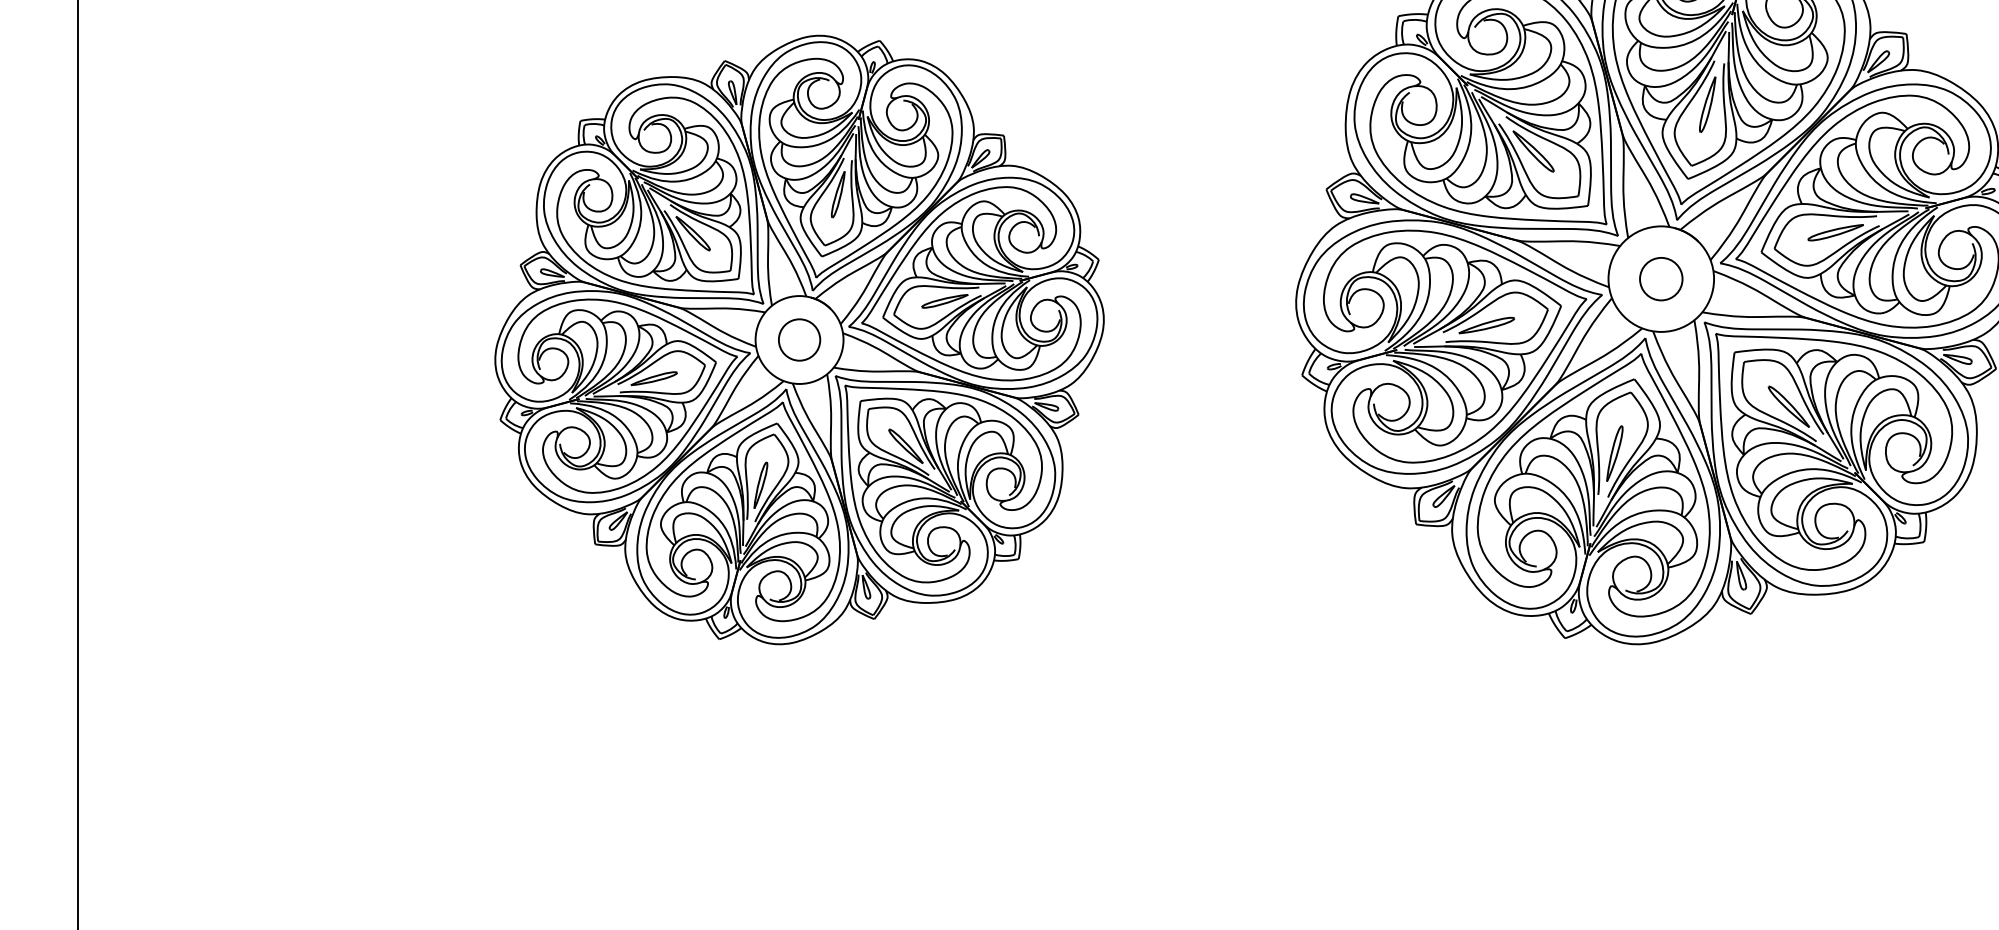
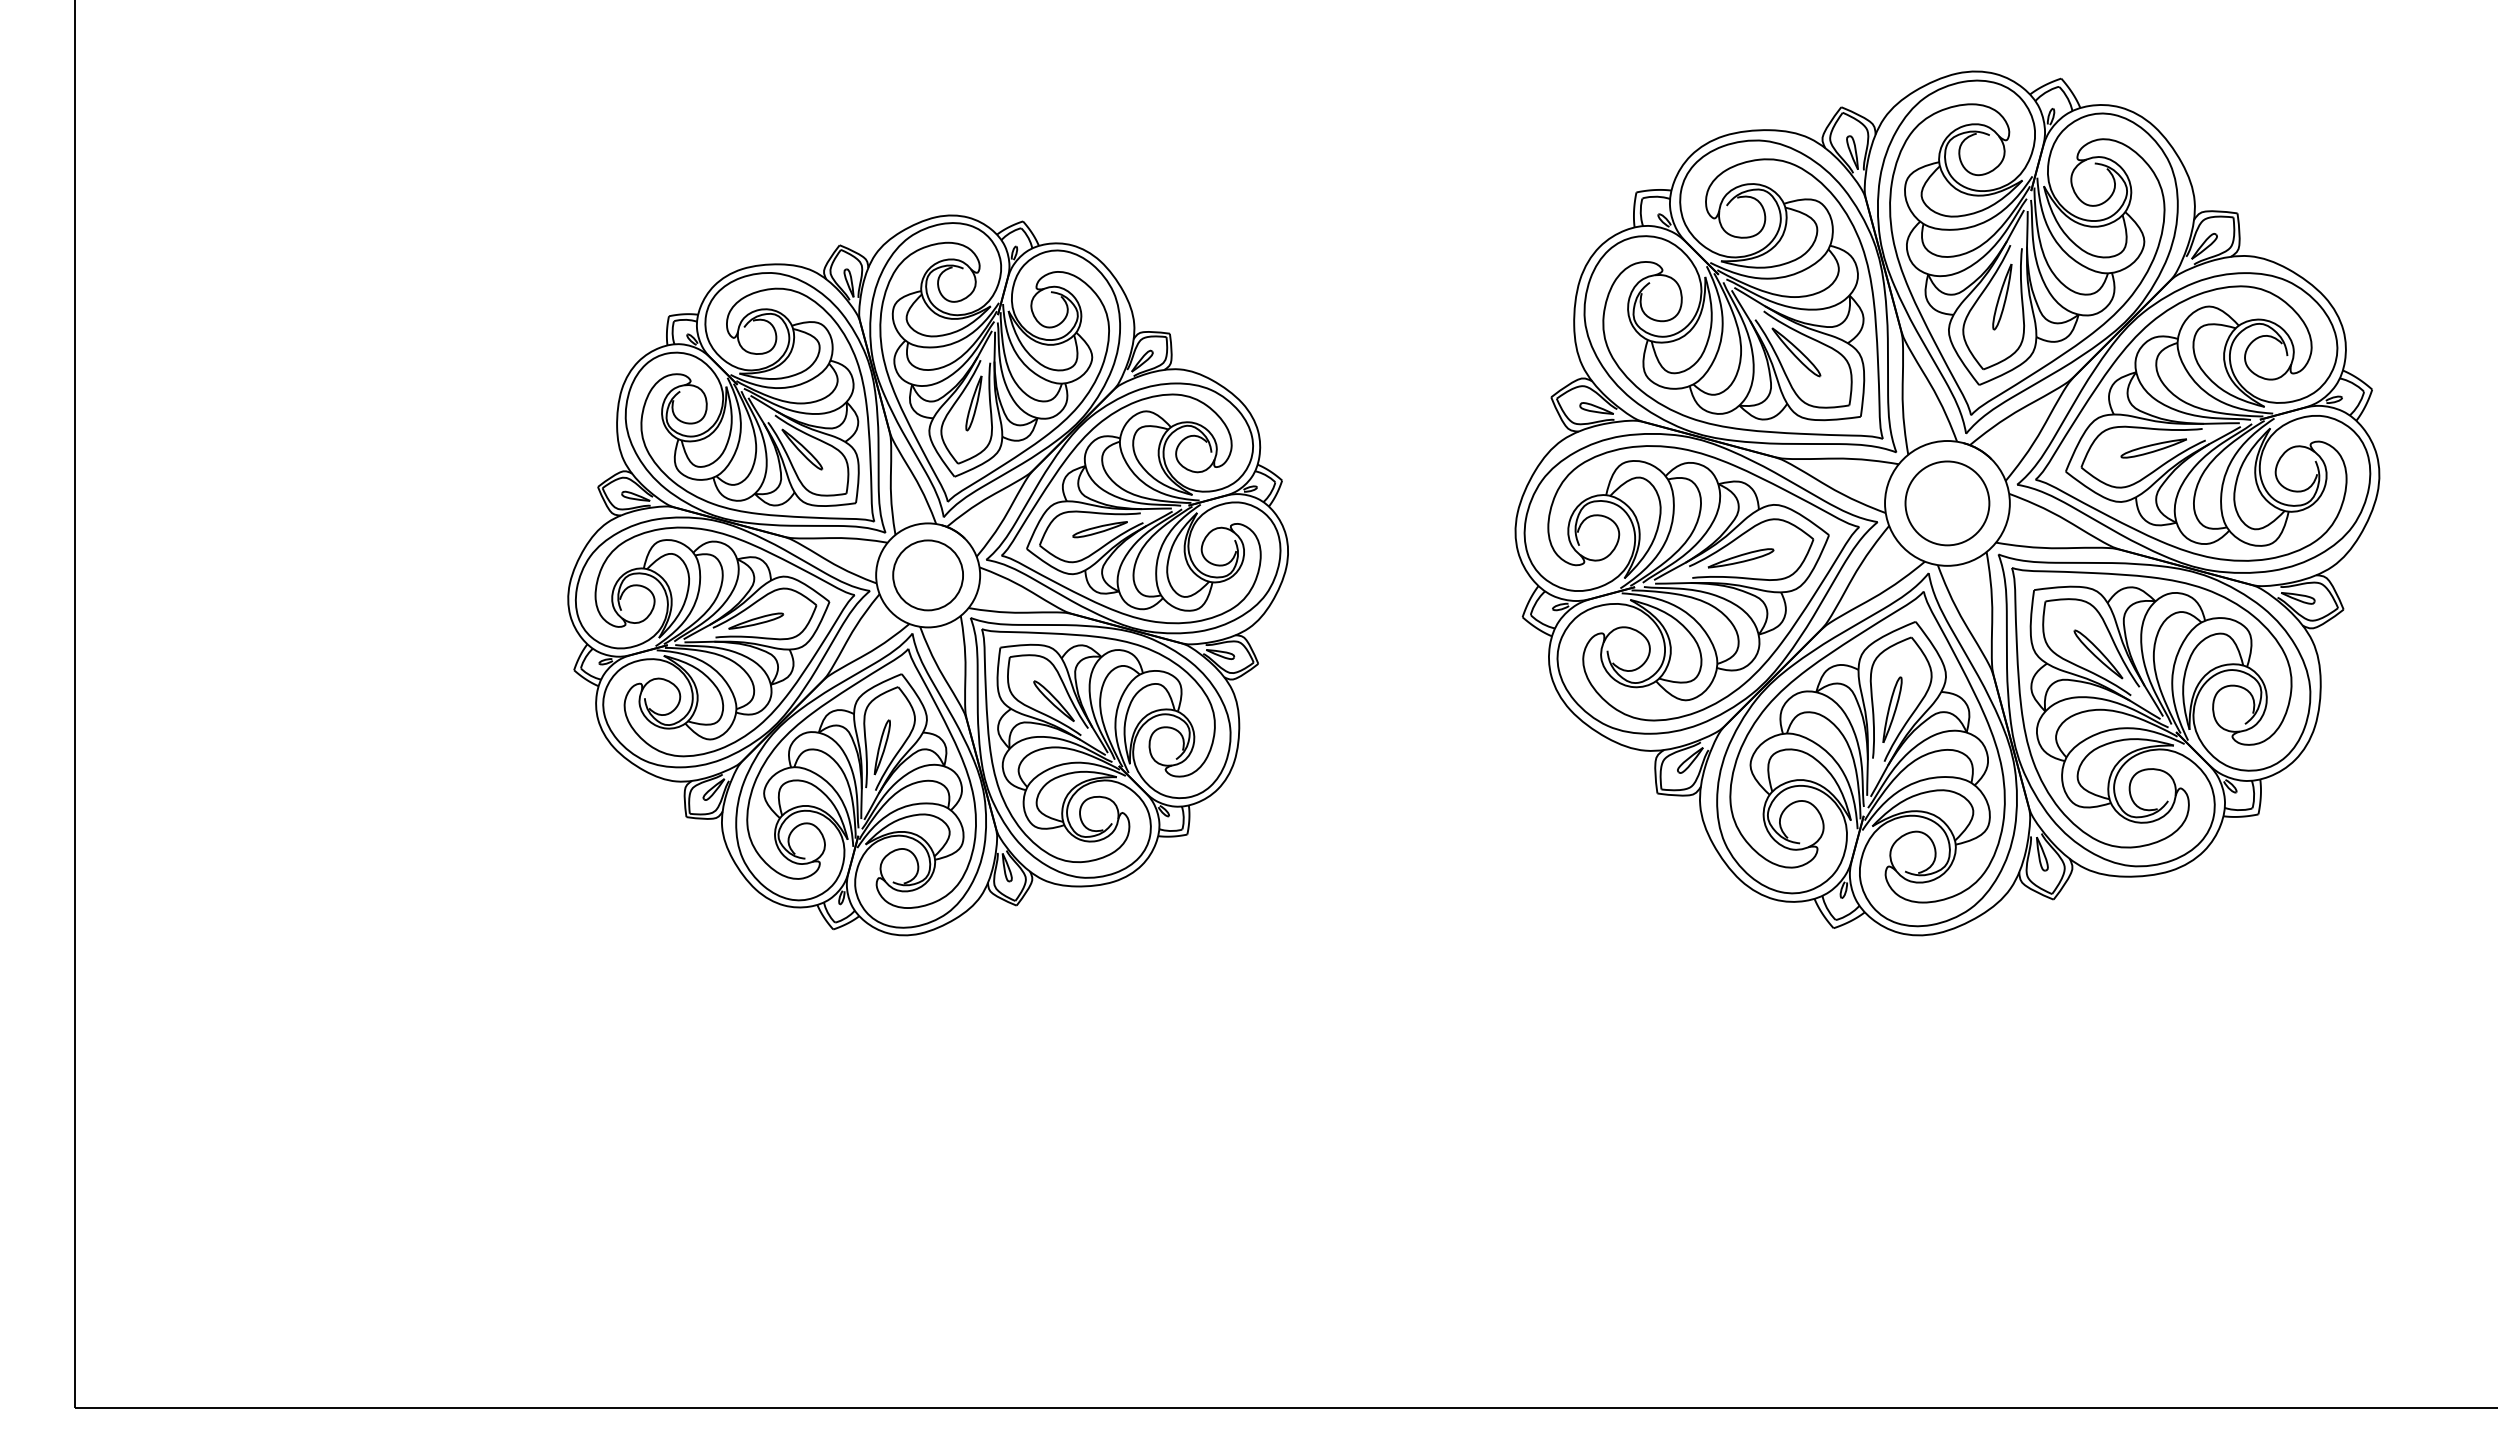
circle: (1661, 279) -> (1947, 503), size x1.67
circle: (799, 340) -> (928, 575), size x1.43

